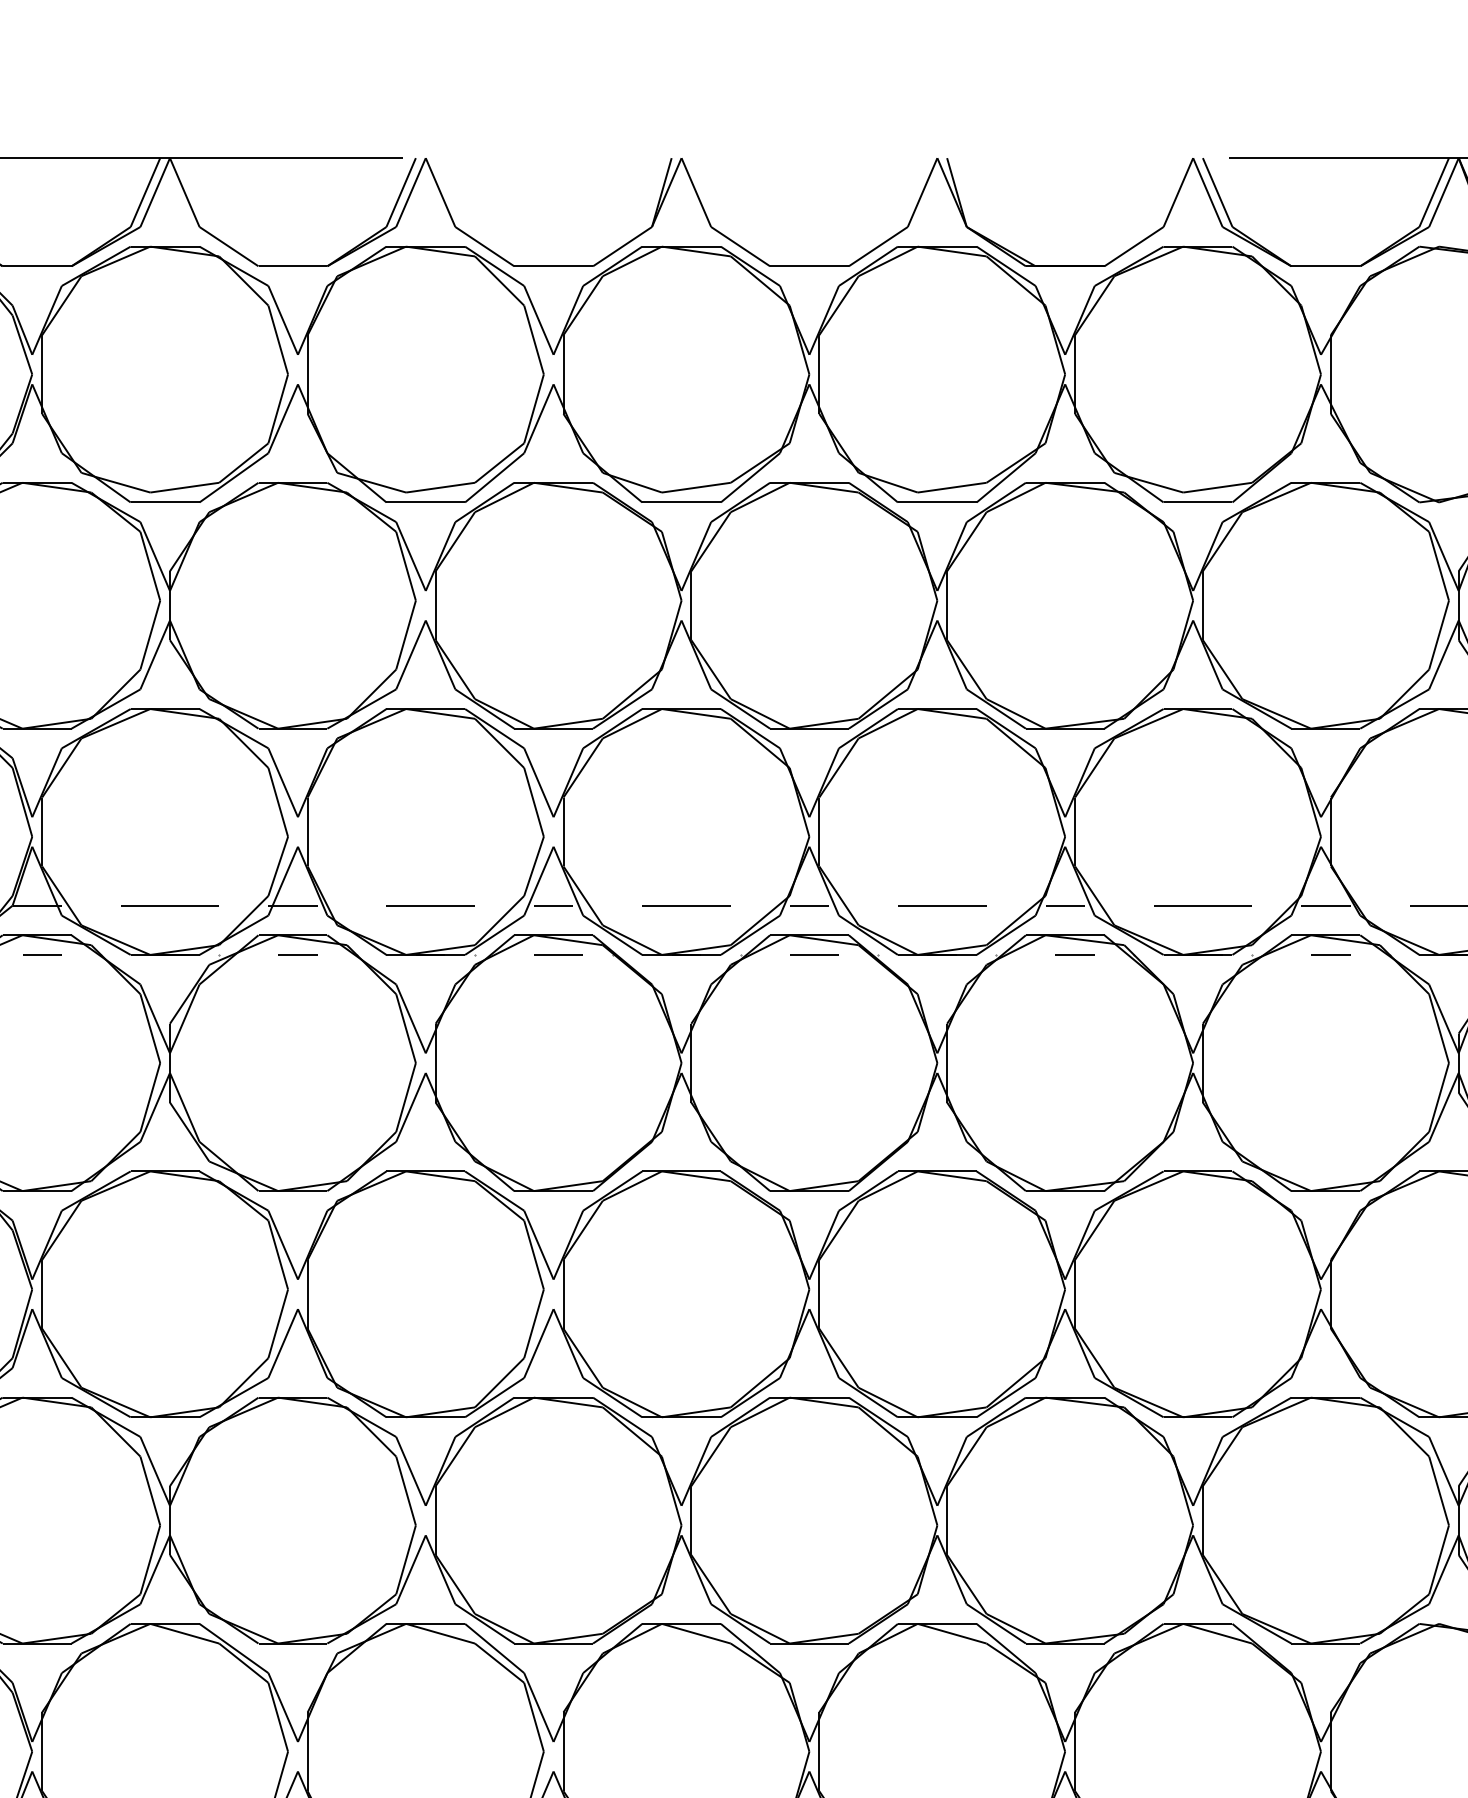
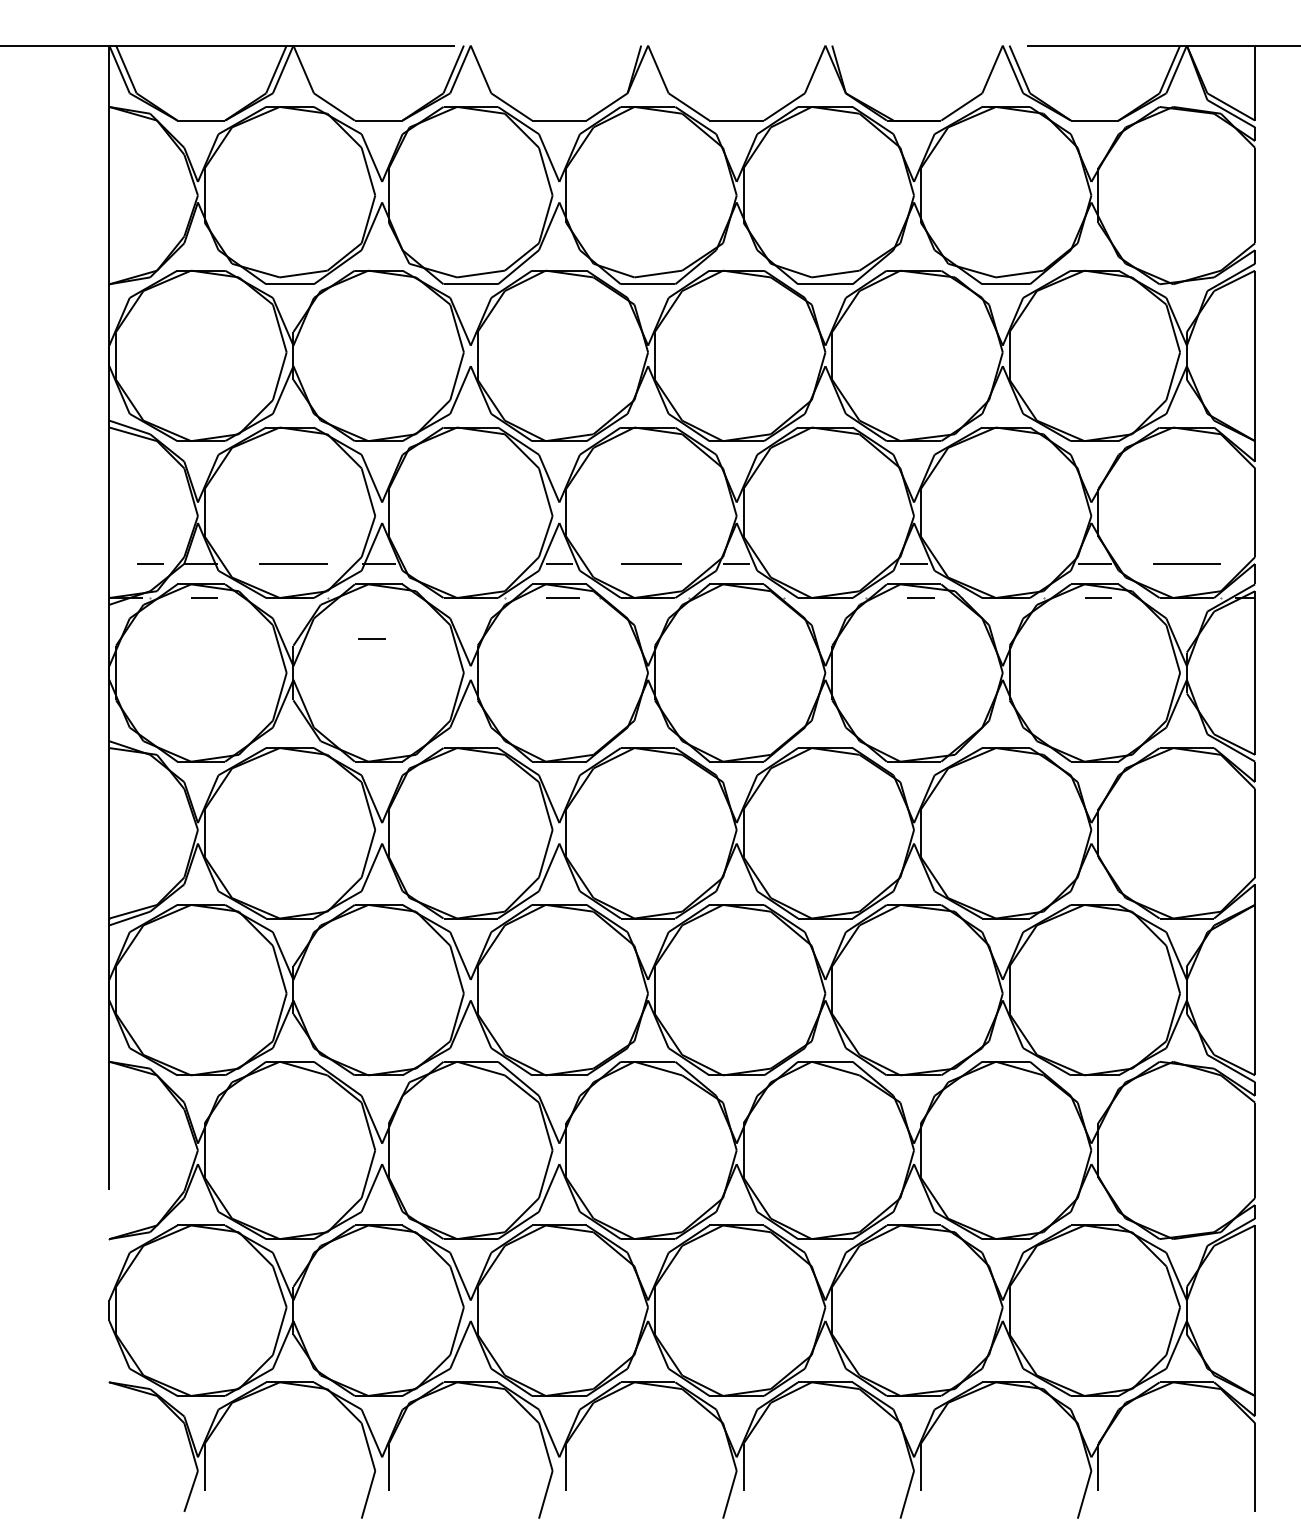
line: (429, 905) -> (473, 563), removed
line: (941, 905) -> (828, 563), removed
line: (1202, 905) -> (1009, 563), removed
line: (297, 954) -> (371, 638), moved
line: (814, 954) -> (740, 597), removed

